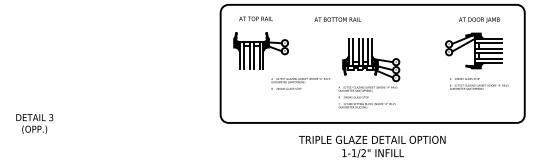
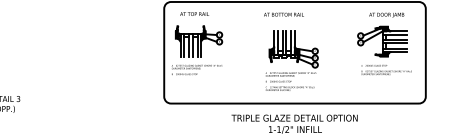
text: (337, 19) -> (283, 14), moved
text: (300, 83) -> (196, 69), moved

